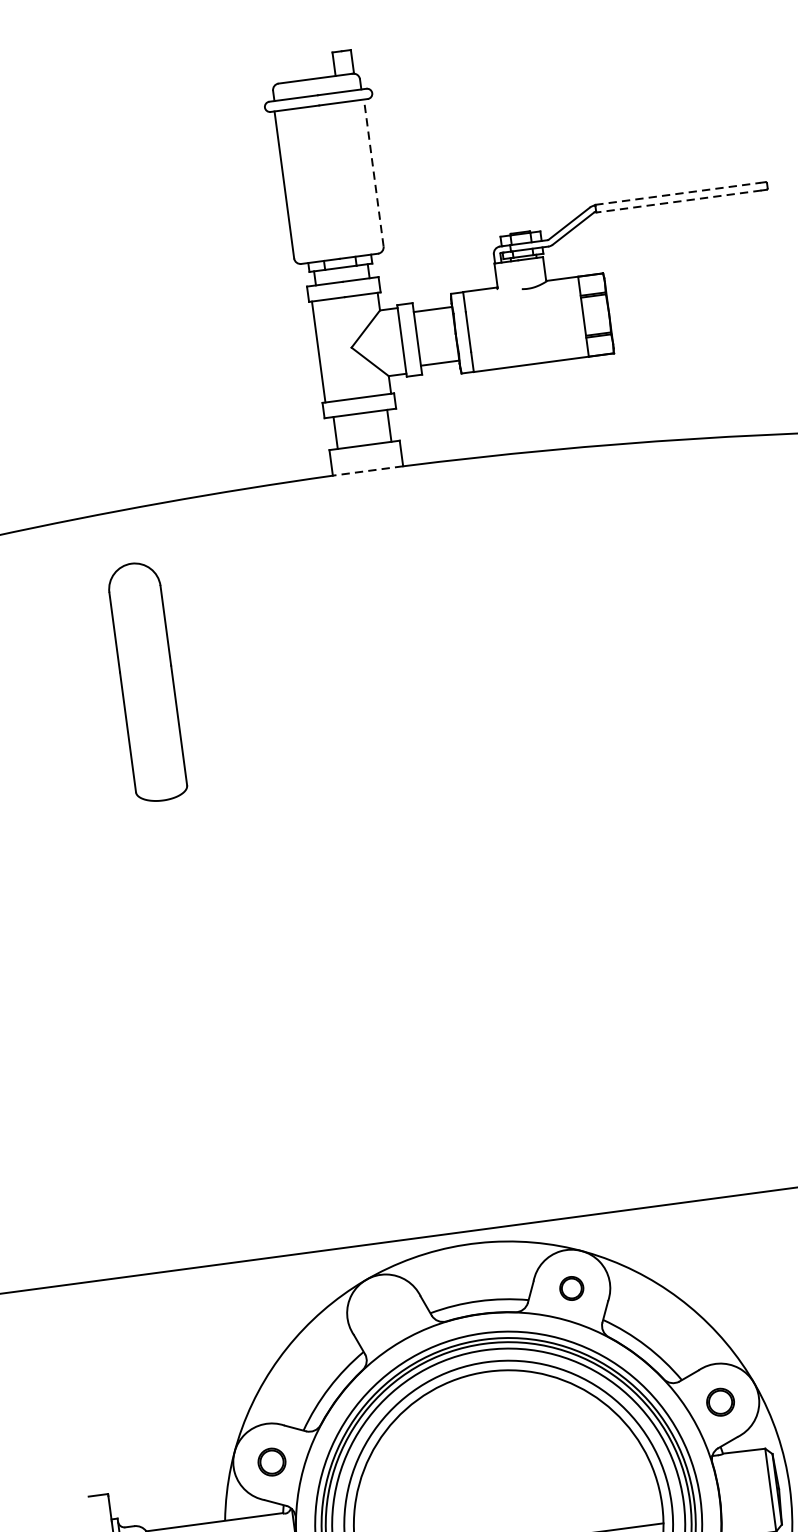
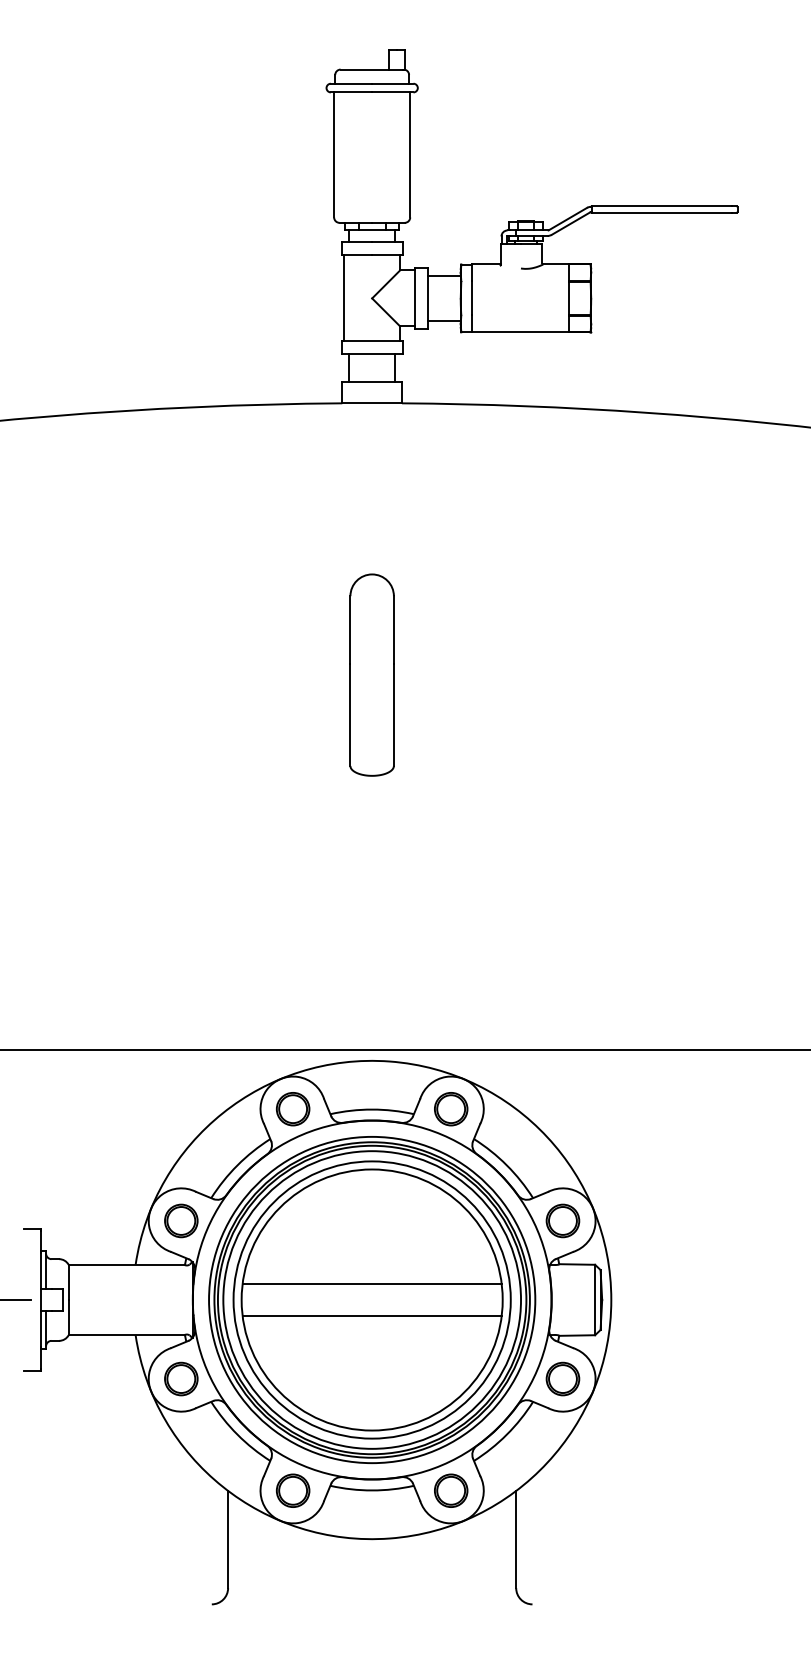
line: (374, 172) -> (410, 154), dashed -> solid
line: (678, 194) -> (662, 206), dashed -> solid
line: (678, 201) -> (661, 212), dashed -> solid
line: (368, 471) -> (372, 403), dashed -> solid
part: (146, 681) -> (371, 674), moved
part: (572, 1288) -> (451, 1109), size x1.67
part: (386, 1313) -> (293, 1109), added
part: (719, 1401) -> (562, 1220), size x1.43
part: (272, 1461) -> (181, 1220), size x1.43
line: (505, 1506) -> (371, 1284), added

